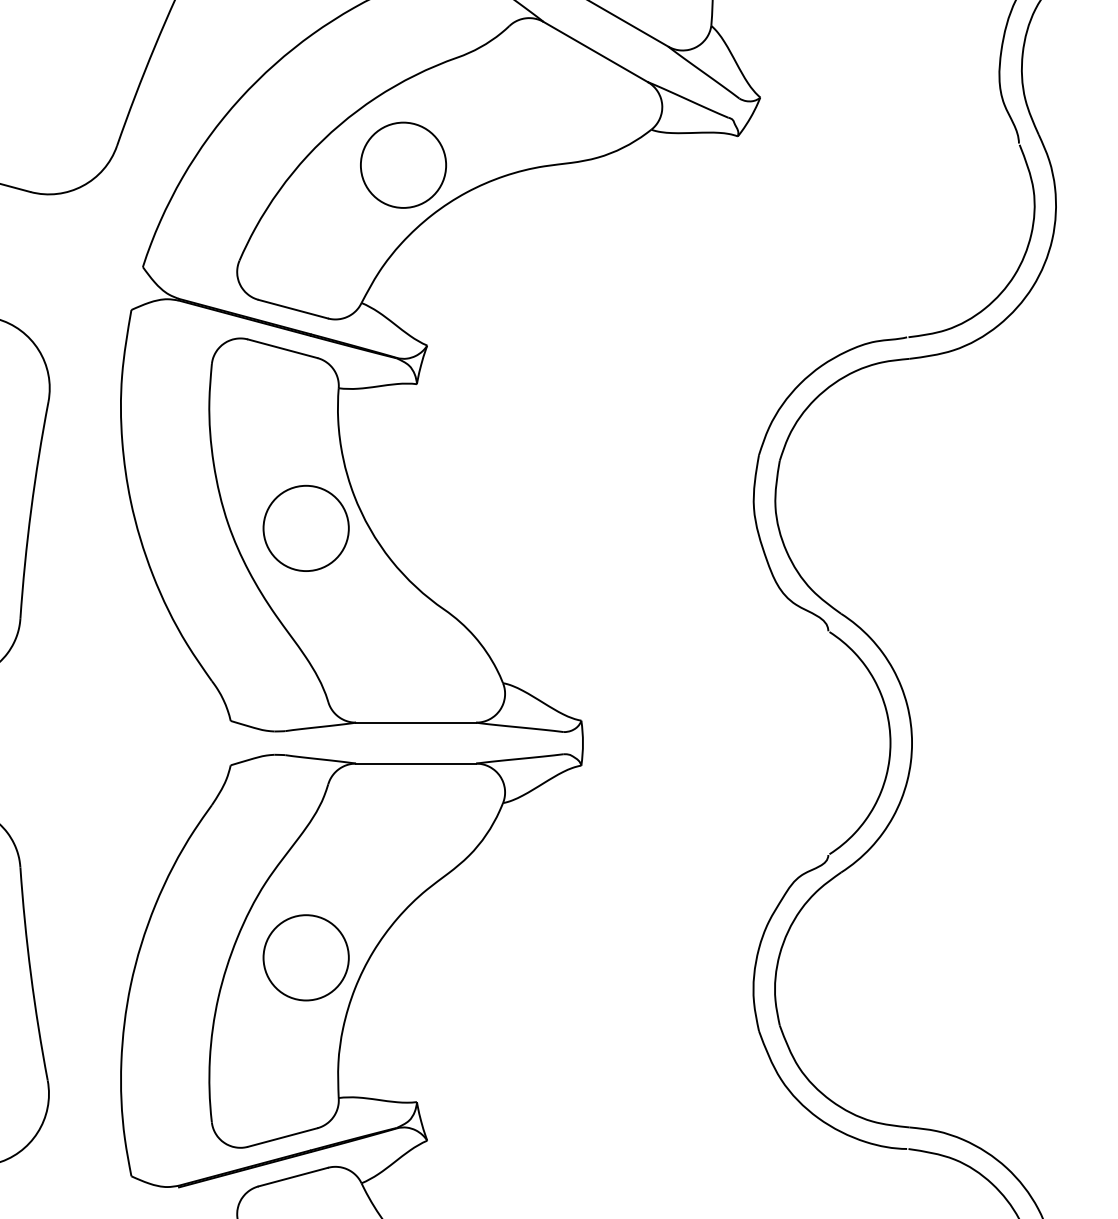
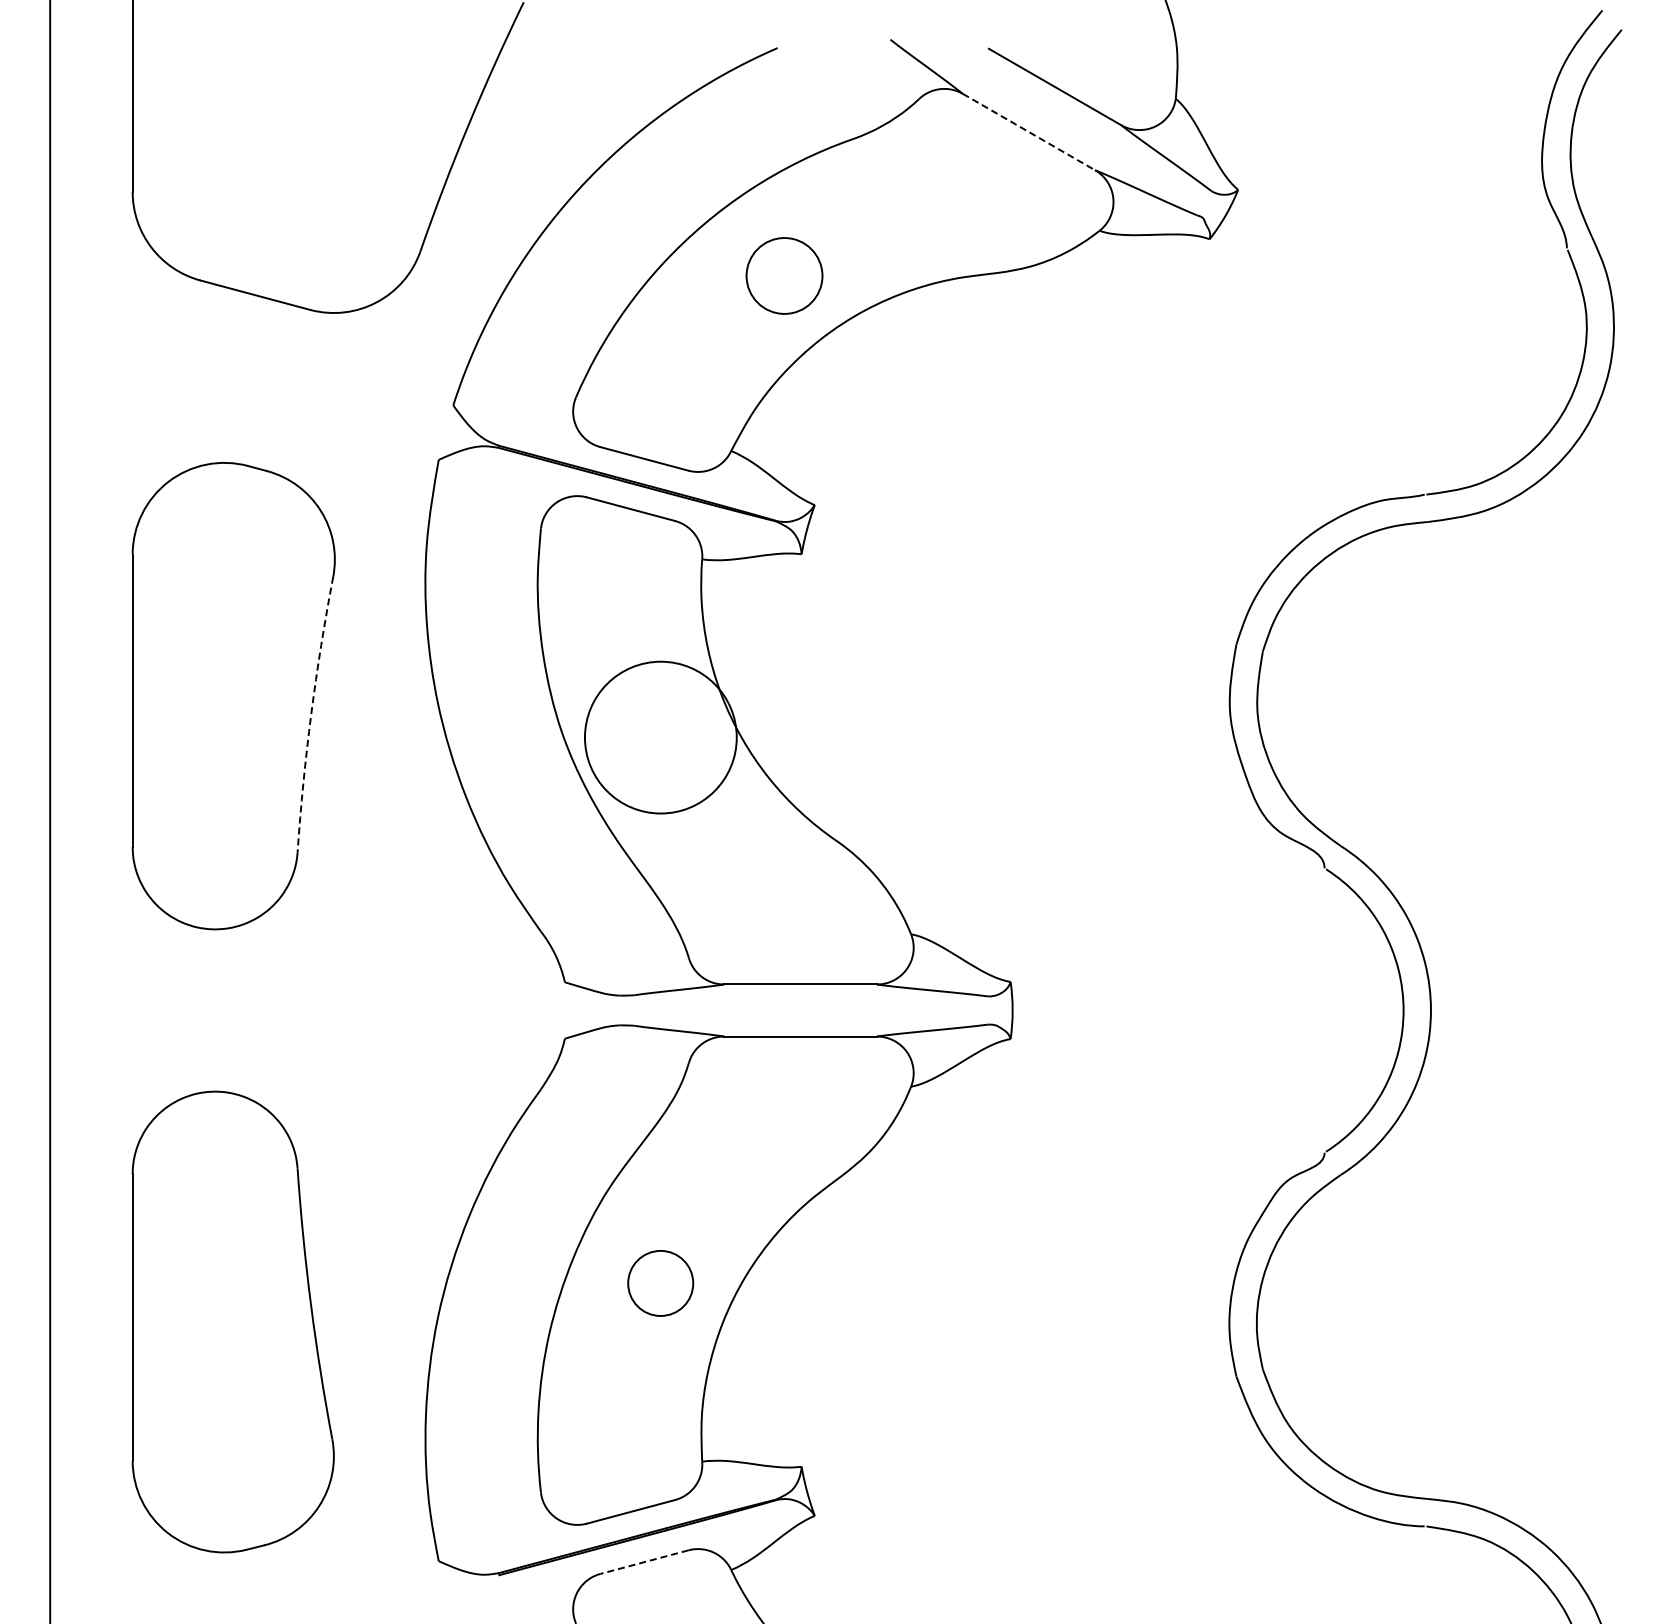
line: (596, 52) -> (1029, 132), solid -> dashed
circle: (403, 164) -> (784, 275), size x0.7
arc: (31, 510) -> (311, 714), solid -> dashed
circle: (305, 528) -> (660, 737), size x1.4
circle: (305, 957) -> (660, 1283), size x0.6
line: (293, 1177) -> (644, 1562), solid -> dashed

